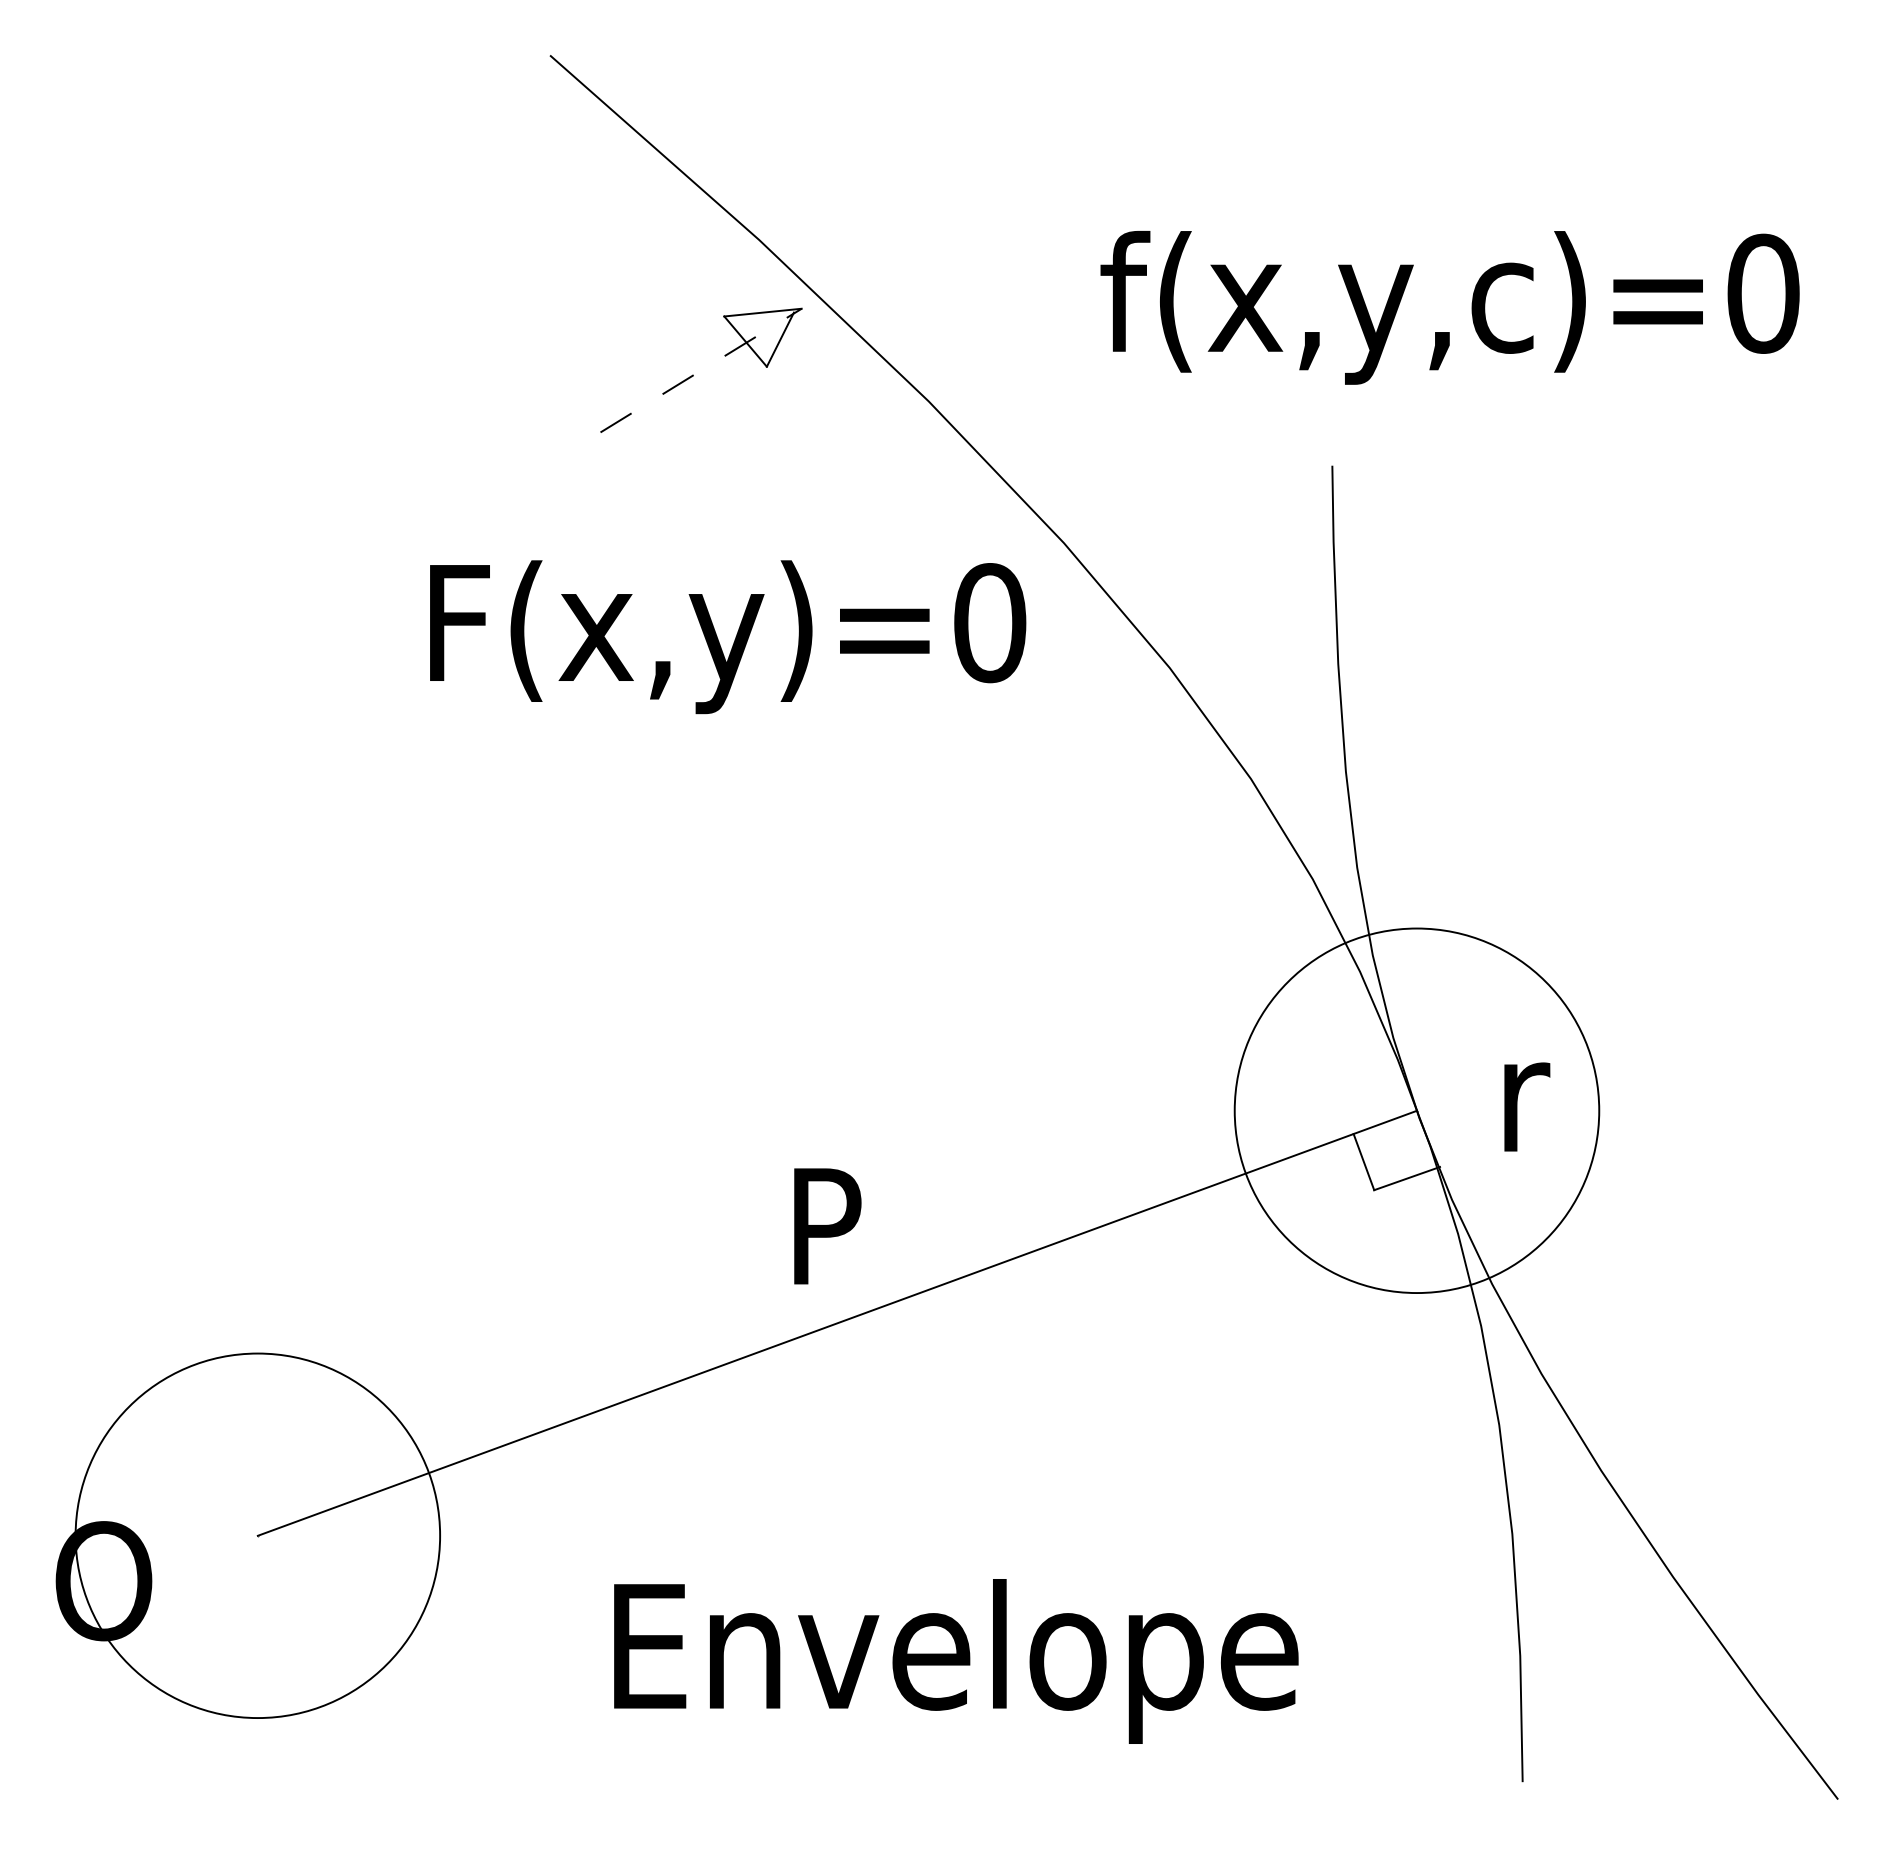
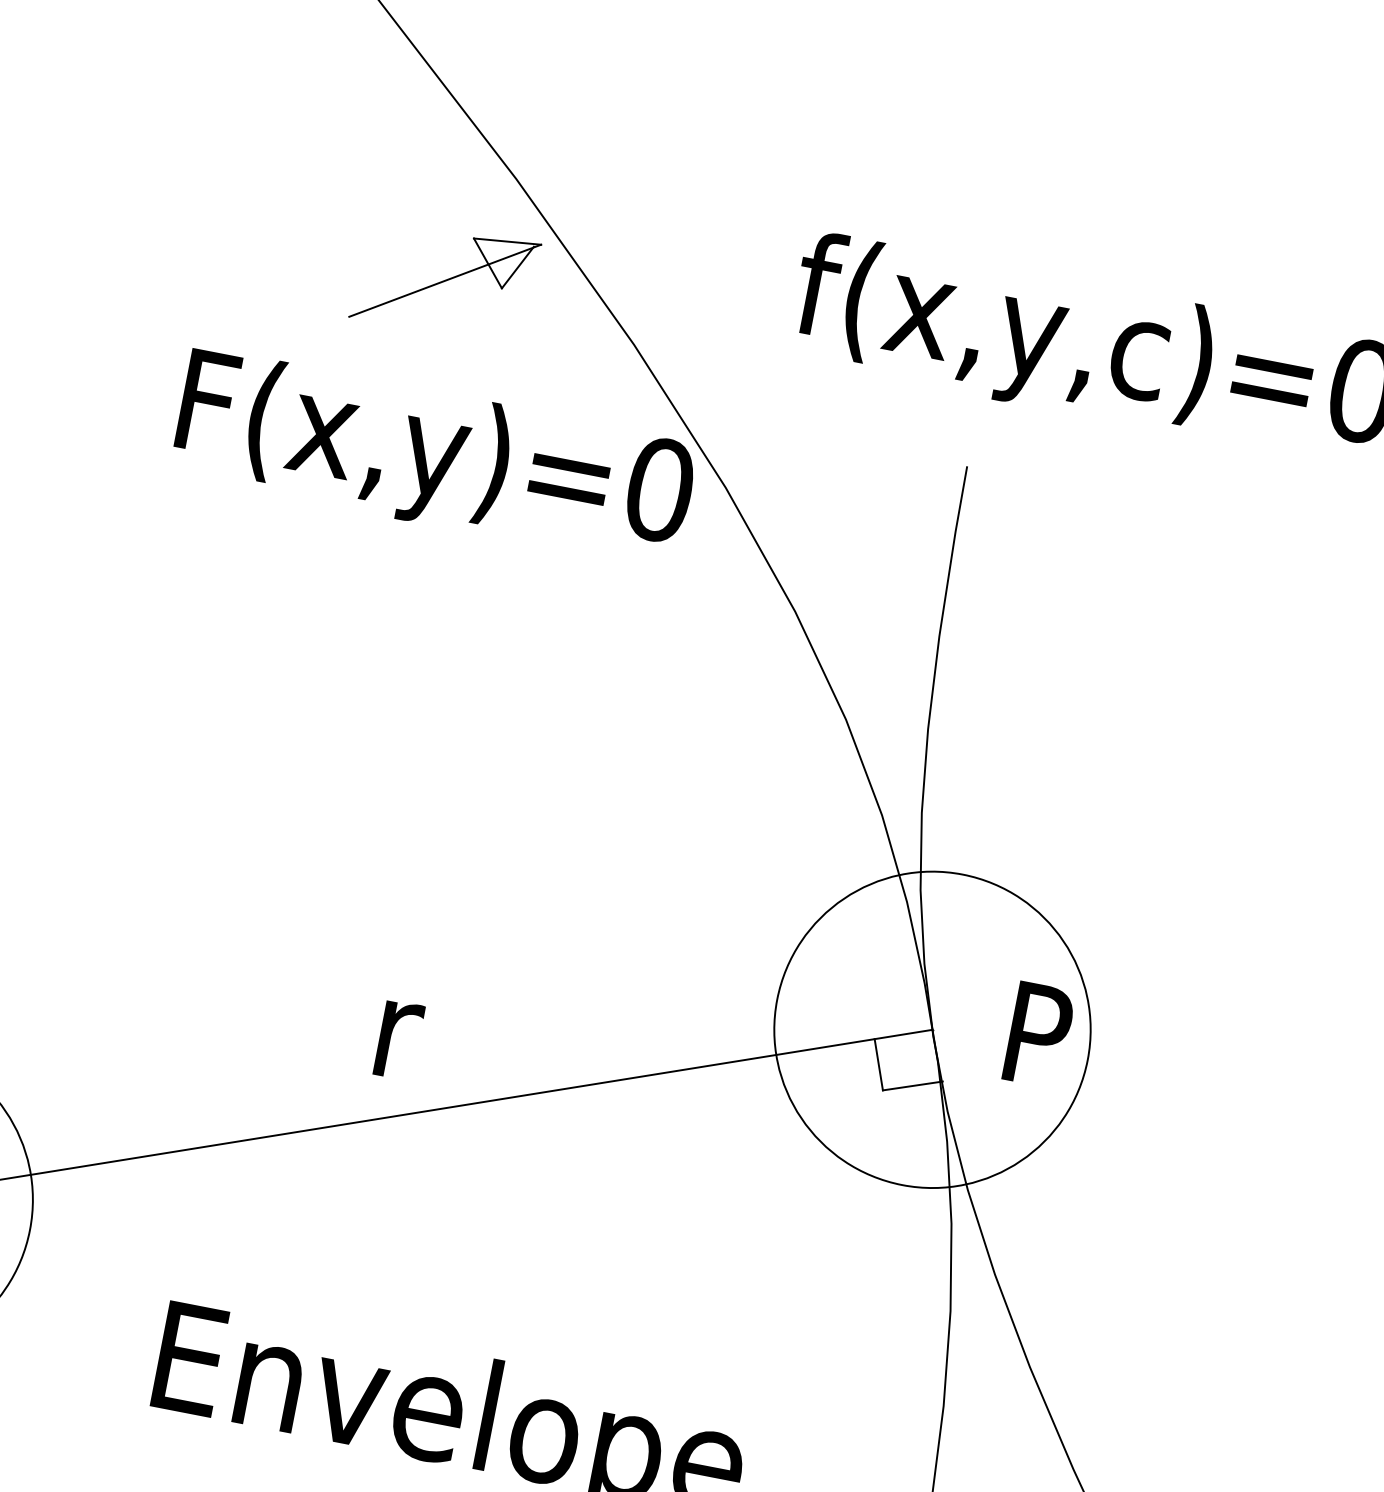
line: (701, 370) -> (445, 280), dashed -> solid
text: (728, 637) -> (434, 458), moved
text: (1538, 1093) -> (1038, 1035), r -> P
text: (827, 1226) -> (411, 1030), P -> r

